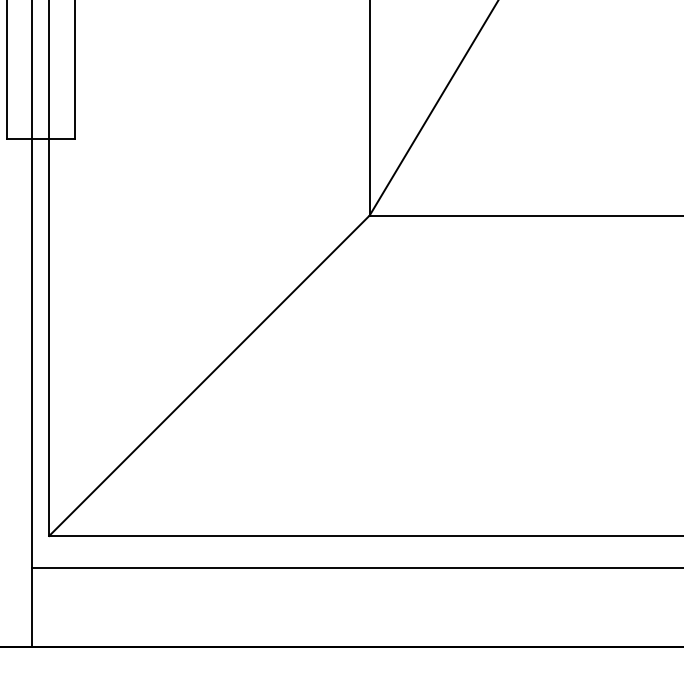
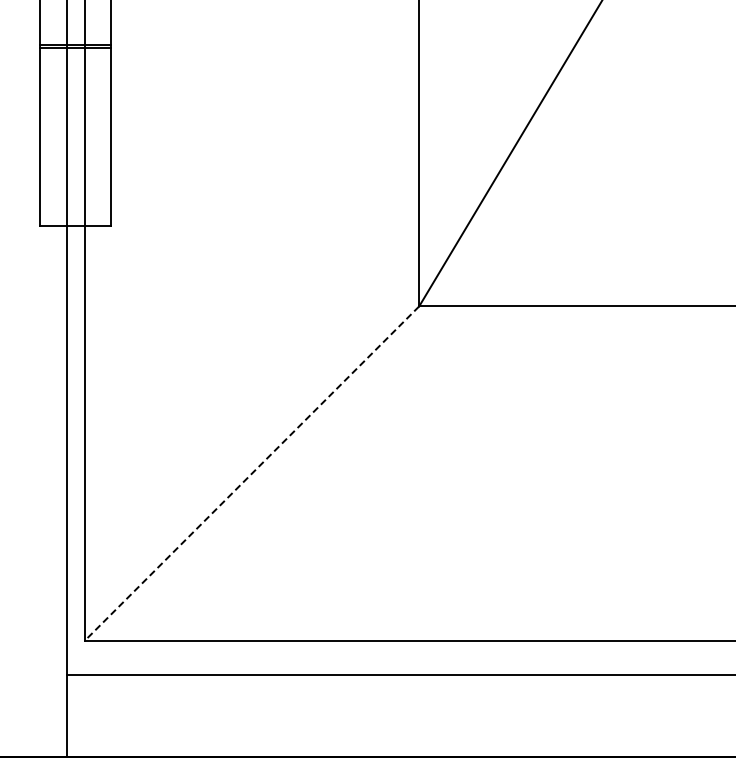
line: (209, 375) -> (251, 473), solid -> dashed

